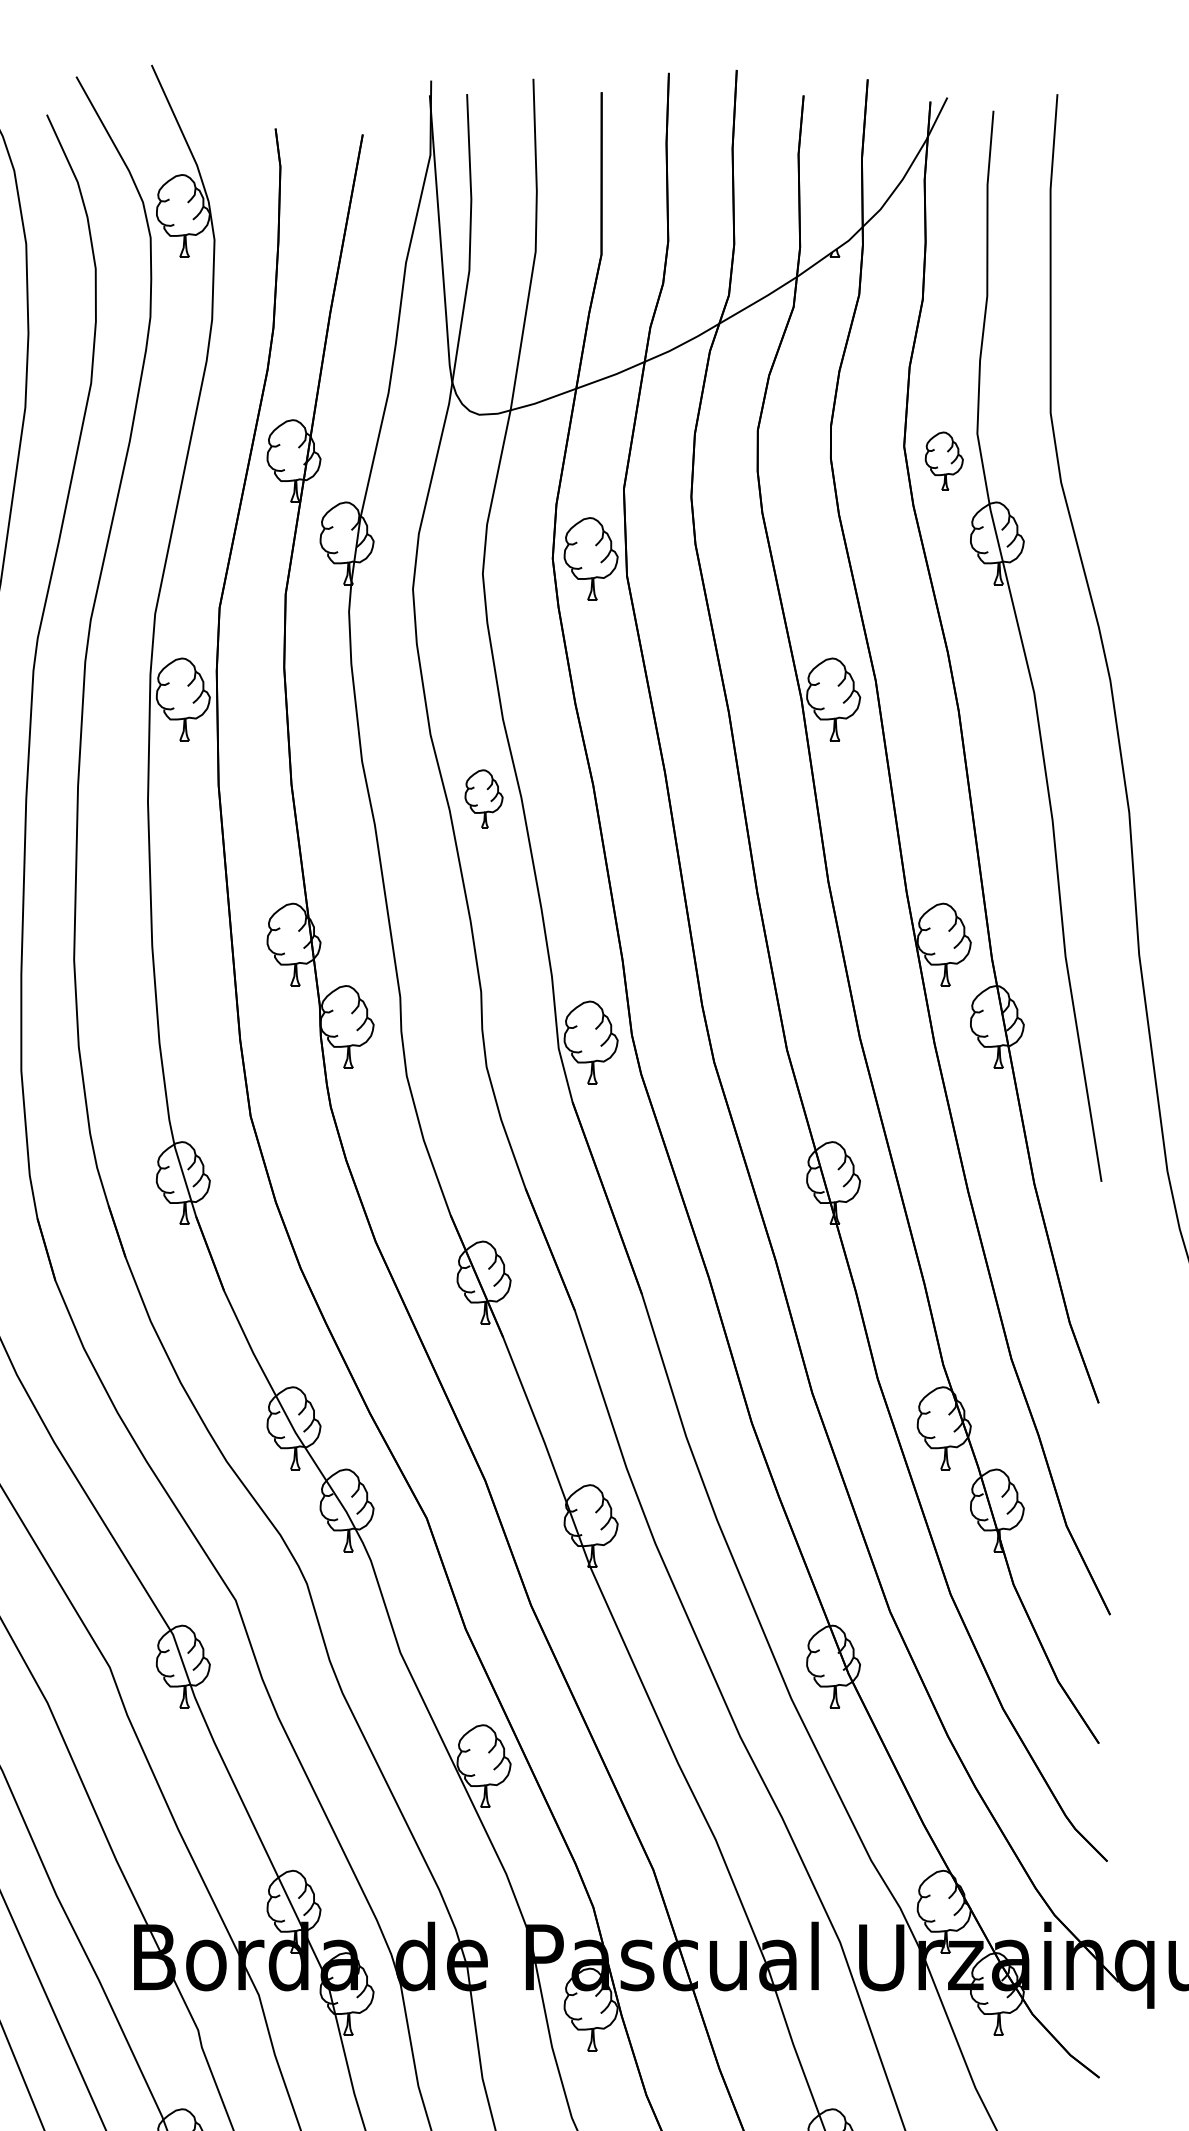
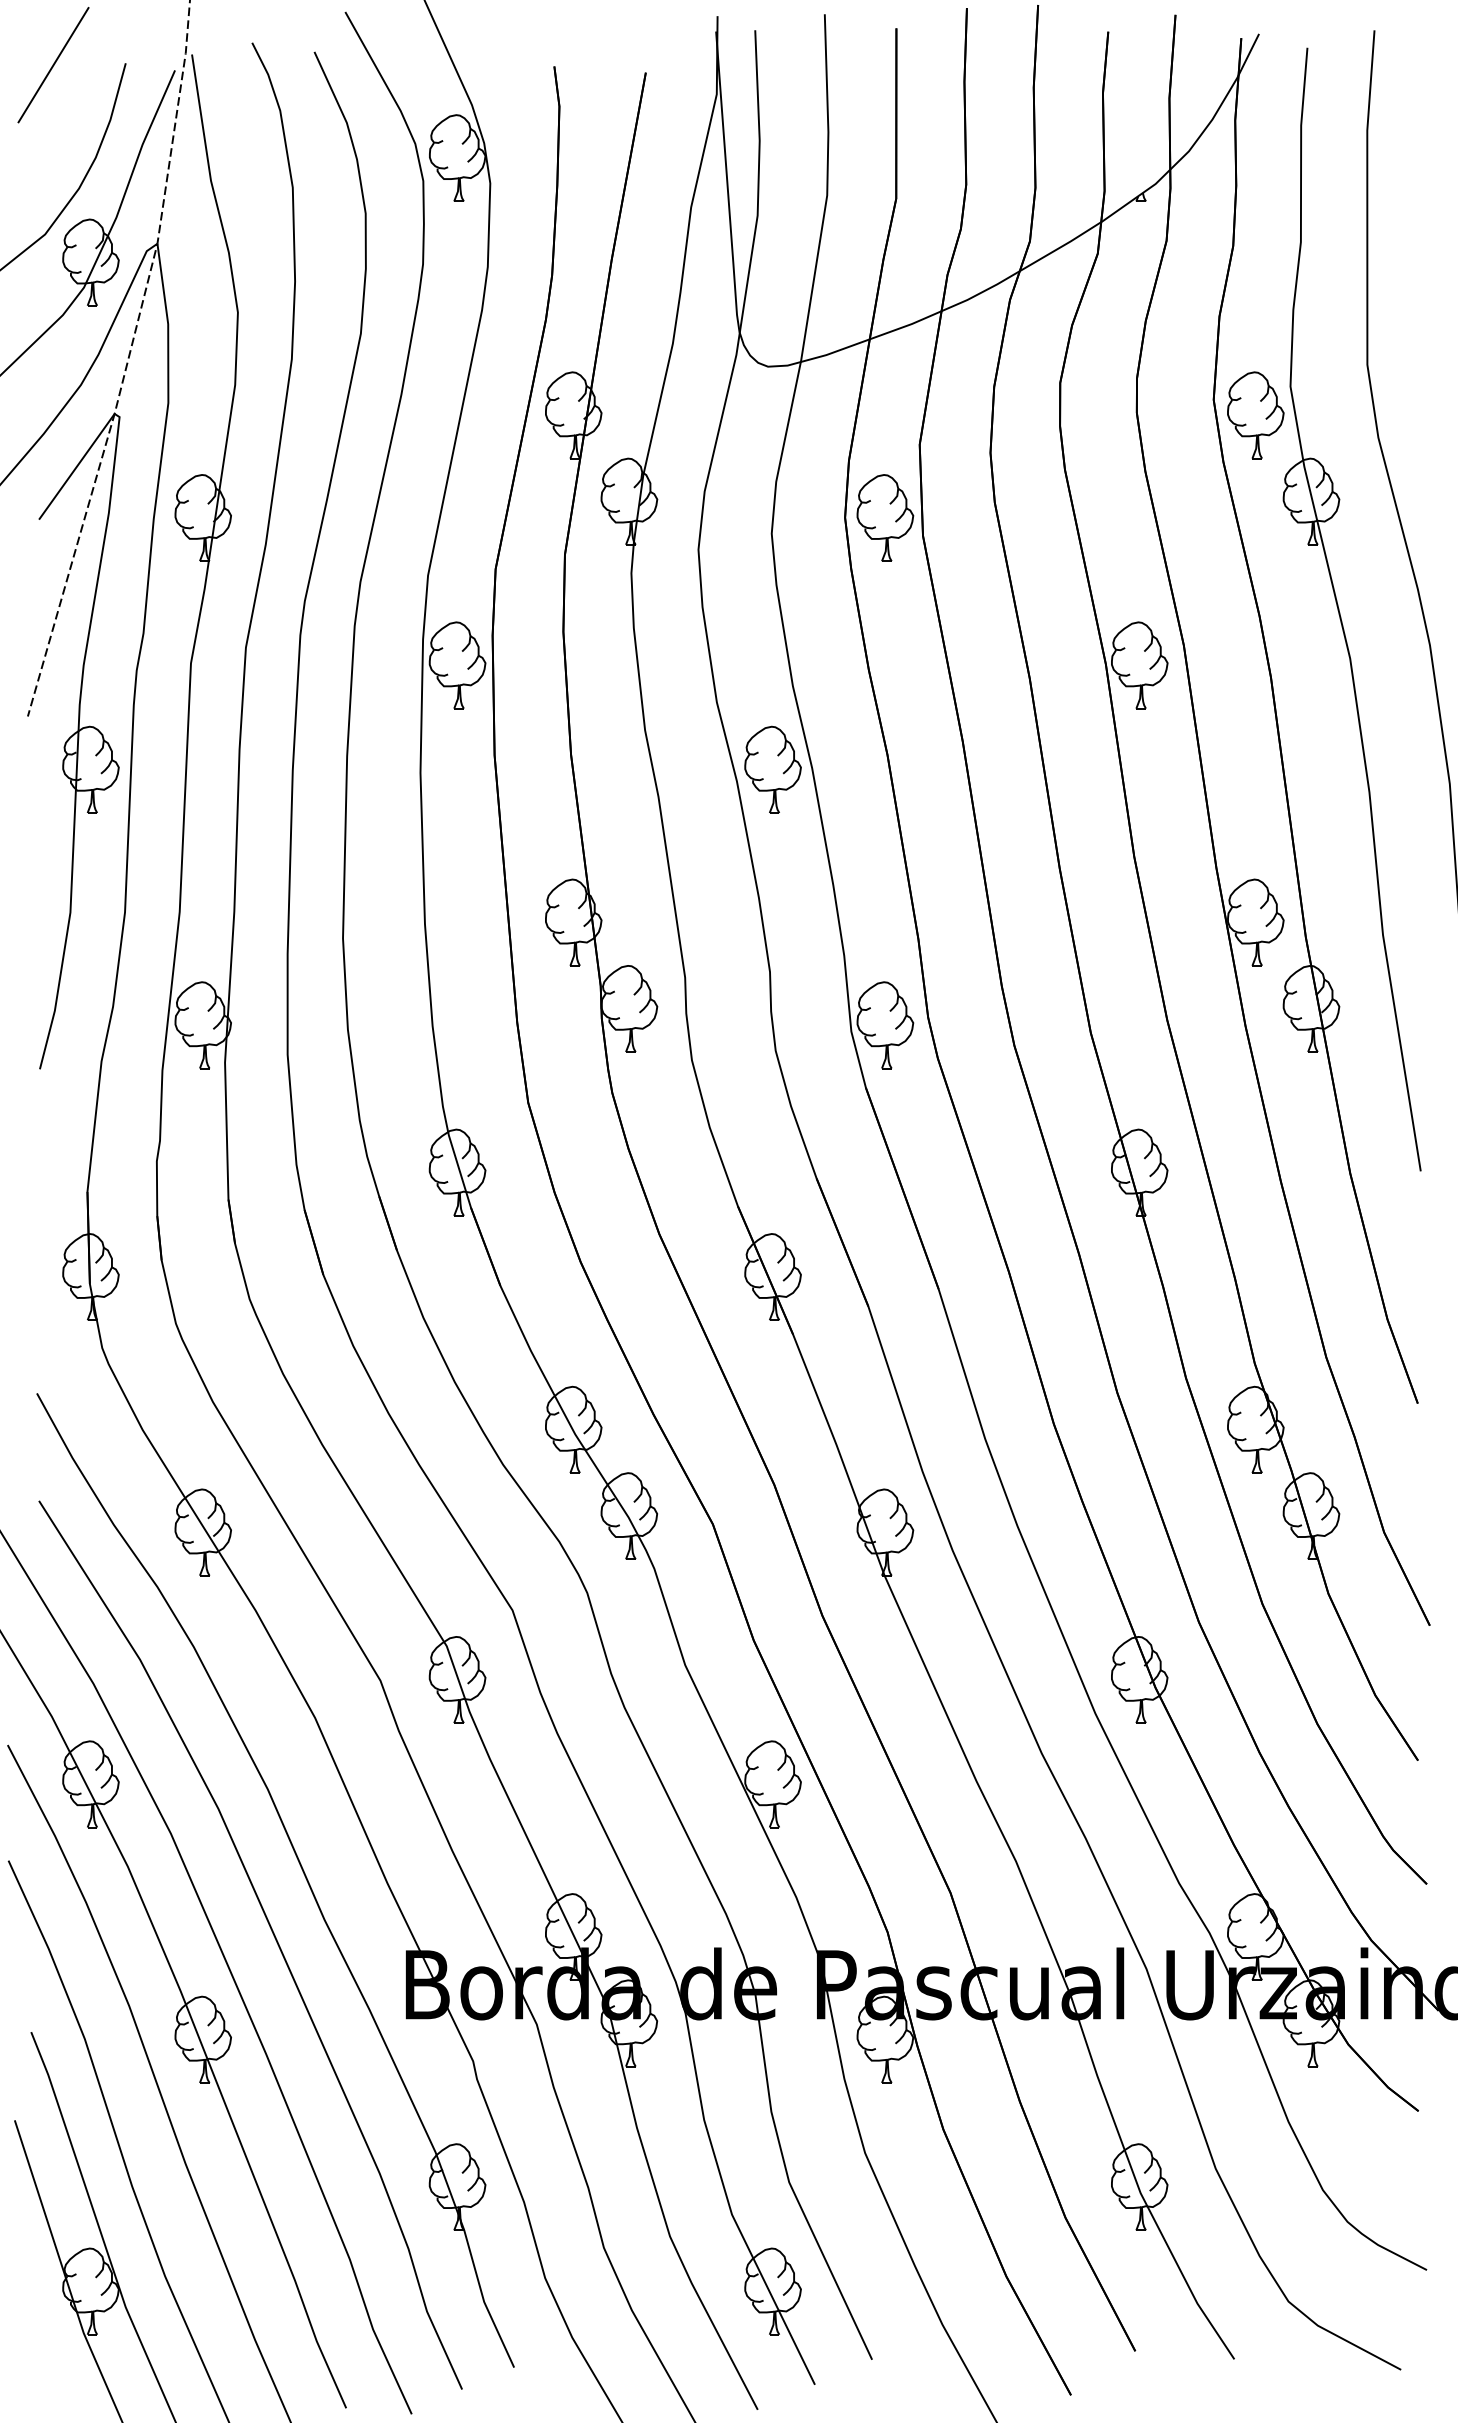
part: (943, 461) -> (1255, 415), size x1.43
part: (483, 798) -> (772, 769), size x1.43

